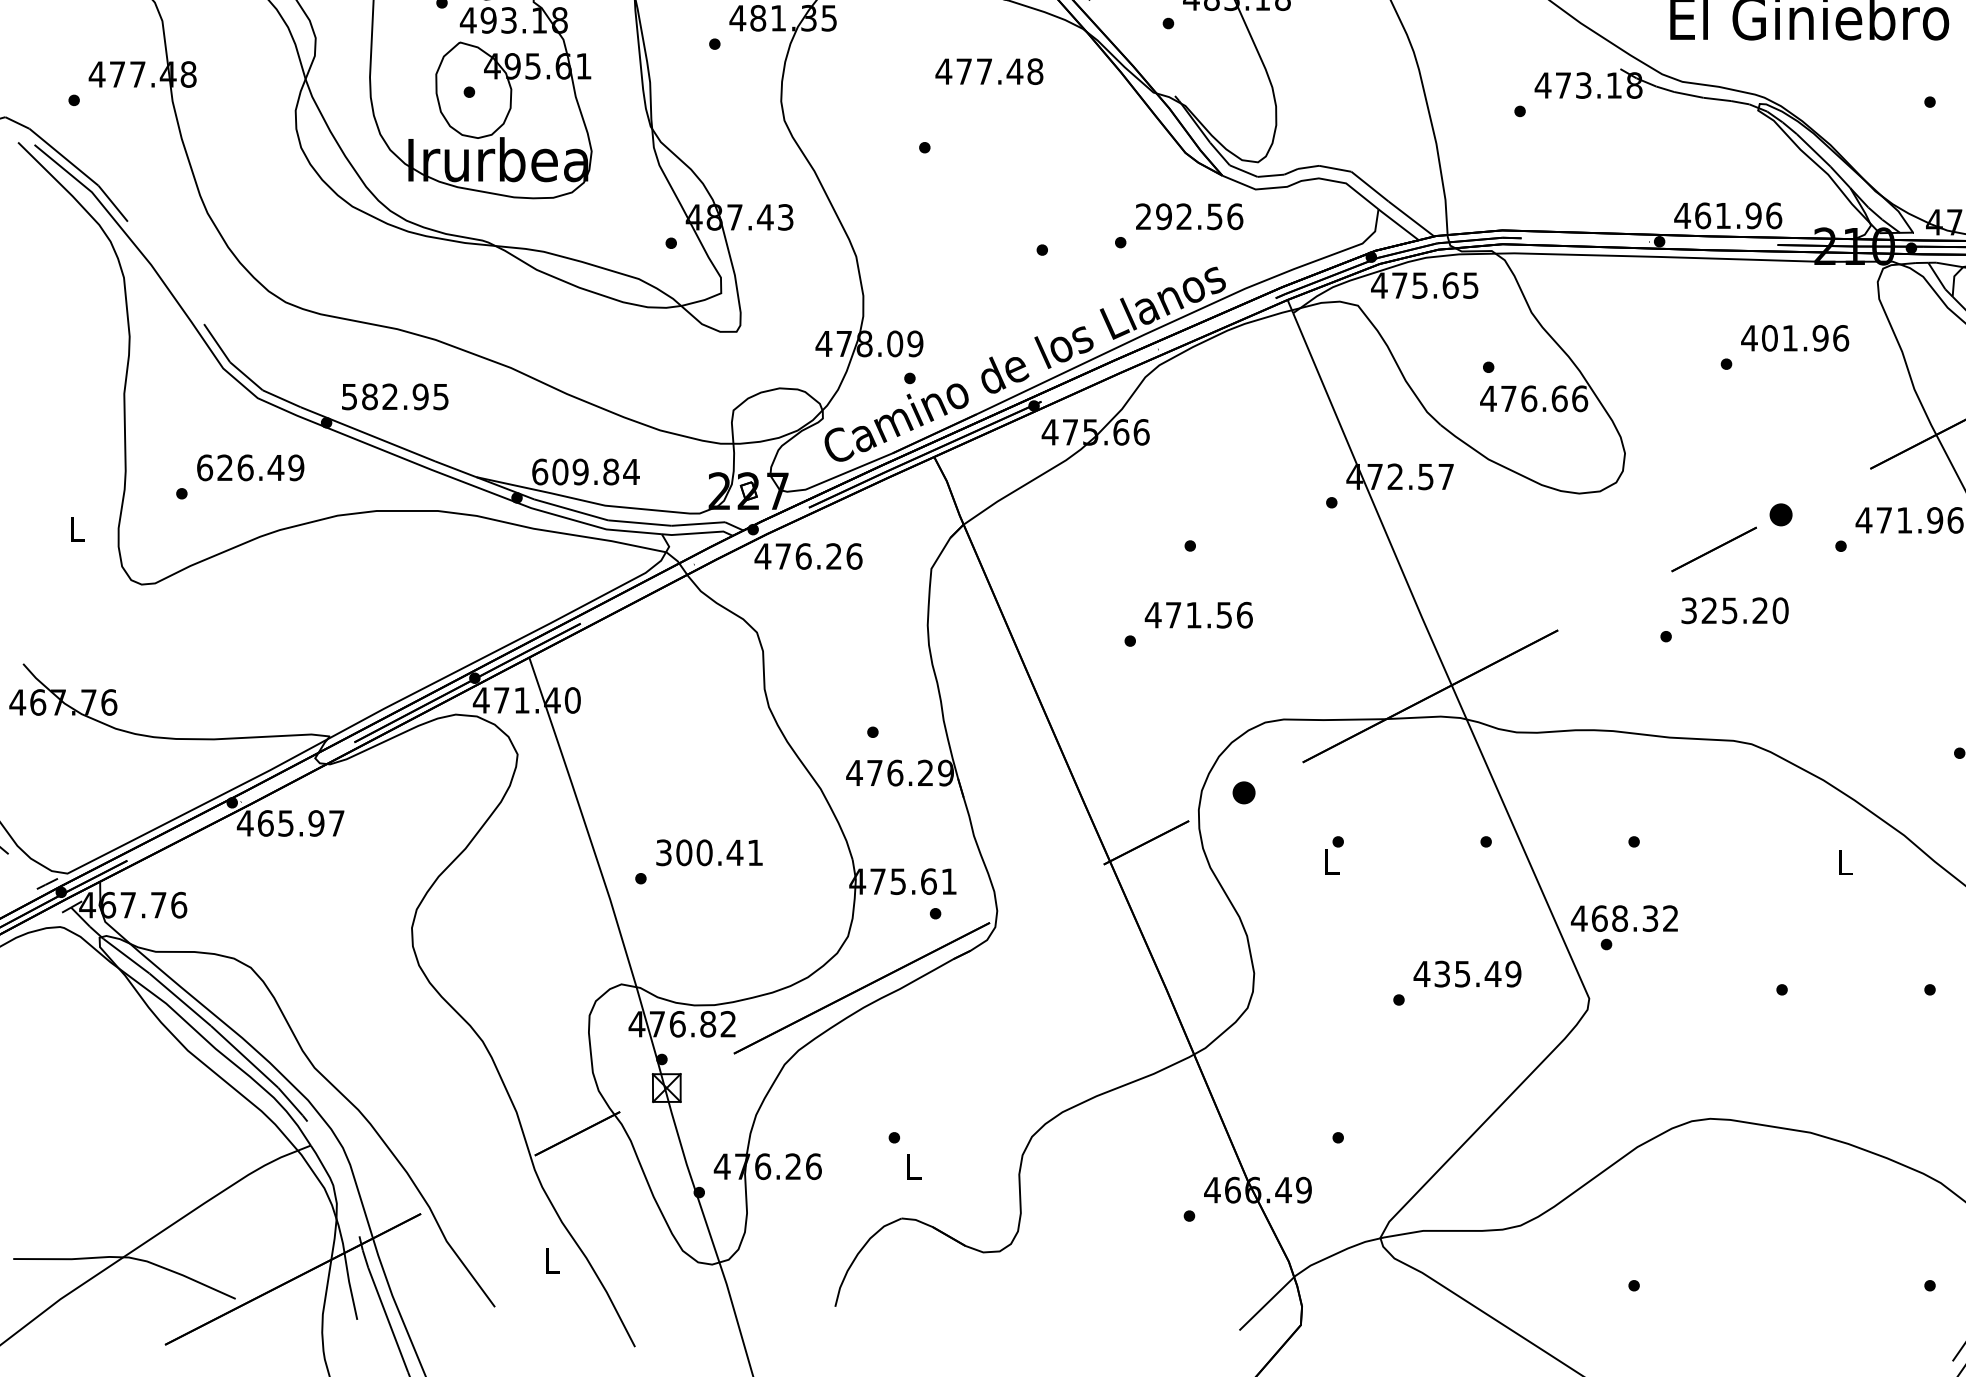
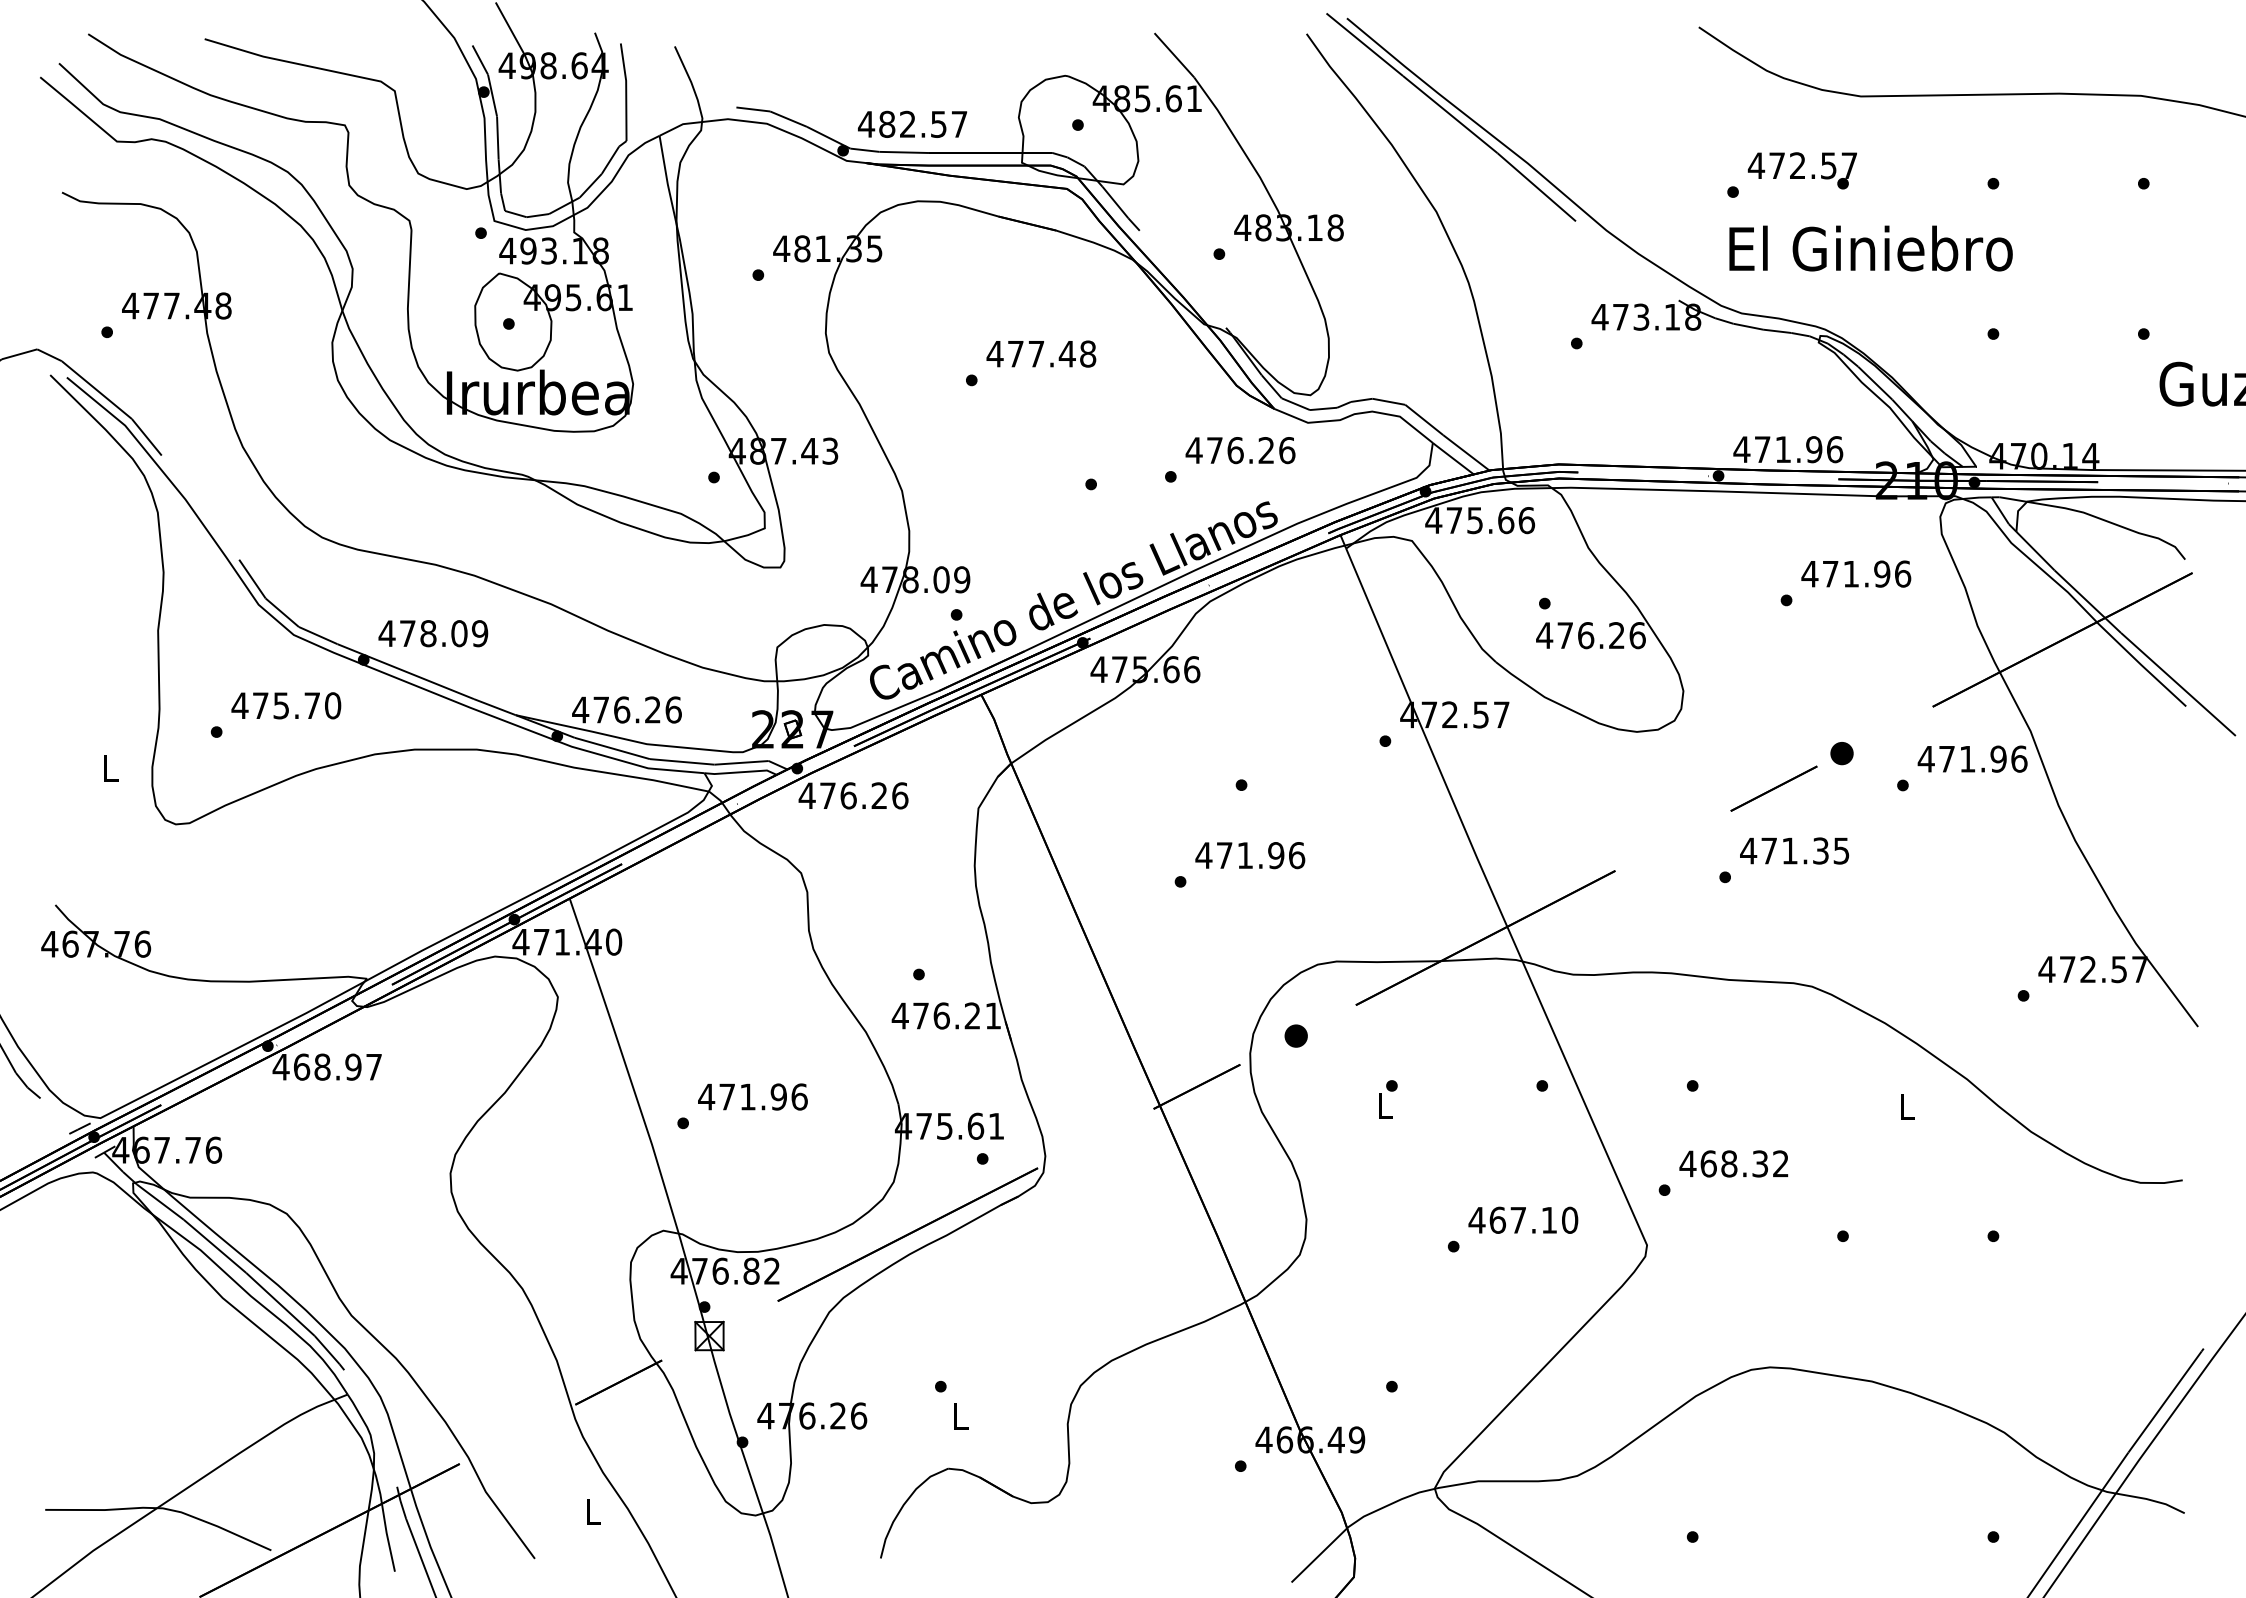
text: (989, 71) -> (1041, 353), moved
text: (1702, 215) -> (1762, 449), 461.96 -> 471.96
text: (1178, 216) -> (1229, 450), 292.56 -> 476.26
text: (1470, 285) -> (1526, 520), 475.65 -> 475.66
text: (1769, 337) -> (1830, 573), 401.96 -> 471.96
text: (395, 396) -> (433, 633), 582.95 -> 478.09
text: (1560, 398) -> (1617, 635), 476.66 -> 476.26
text: (250, 467) -> (286, 705), 626.49 -> 475.70
text: (586, 471) -> (627, 709), 609.84 -> 476.26
text: (1734, 610) -> (1794, 850), 325.20 -> 471.35
text: (1224, 615) -> (1276, 855), 471.56 -> 471.96
text: (946, 772) -> (993, 1015), 476.29 -> 476.21
text: (286, 822) -> (322, 1066), 465.97 -> 468.97
text: (709, 852) -> (752, 1096), 300.41 -> 471.96
text: (1624, 918) -> (1733, 1163), moved
text: (1477, 973) -> (1533, 1219), 435.49 -> 467.10

